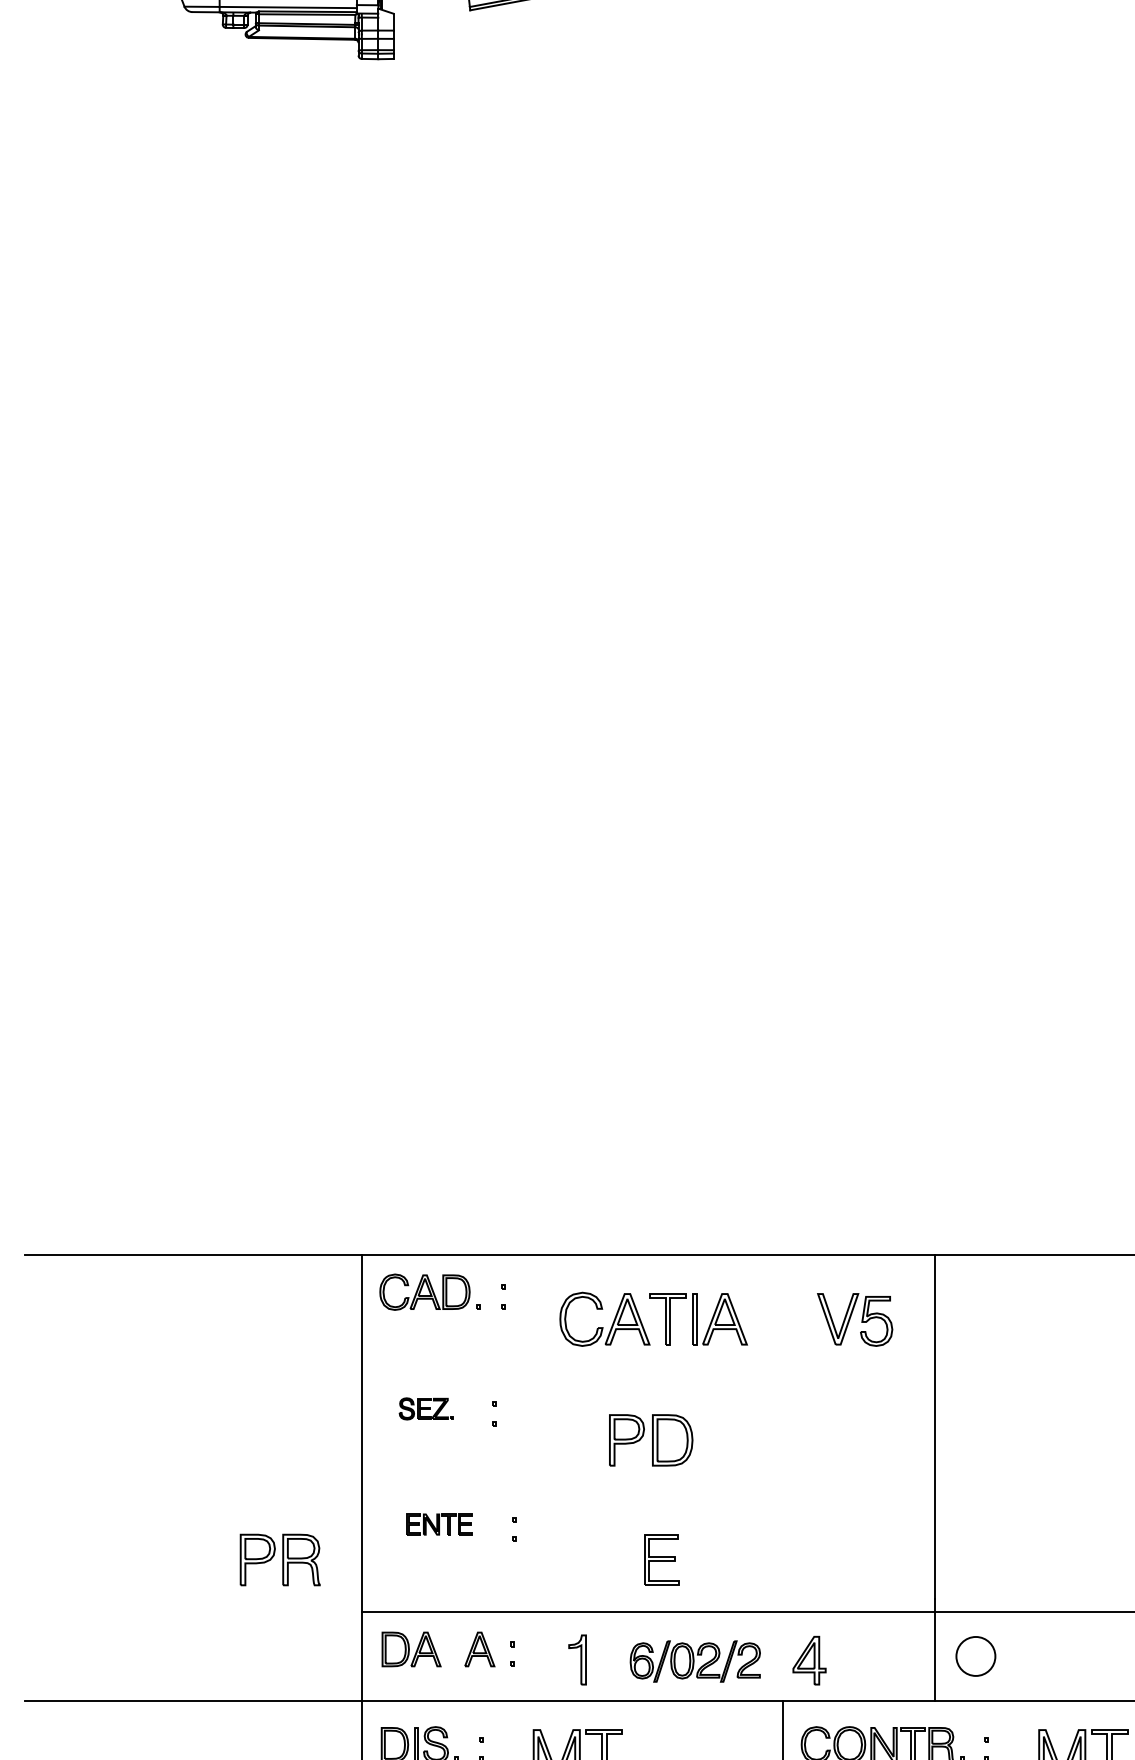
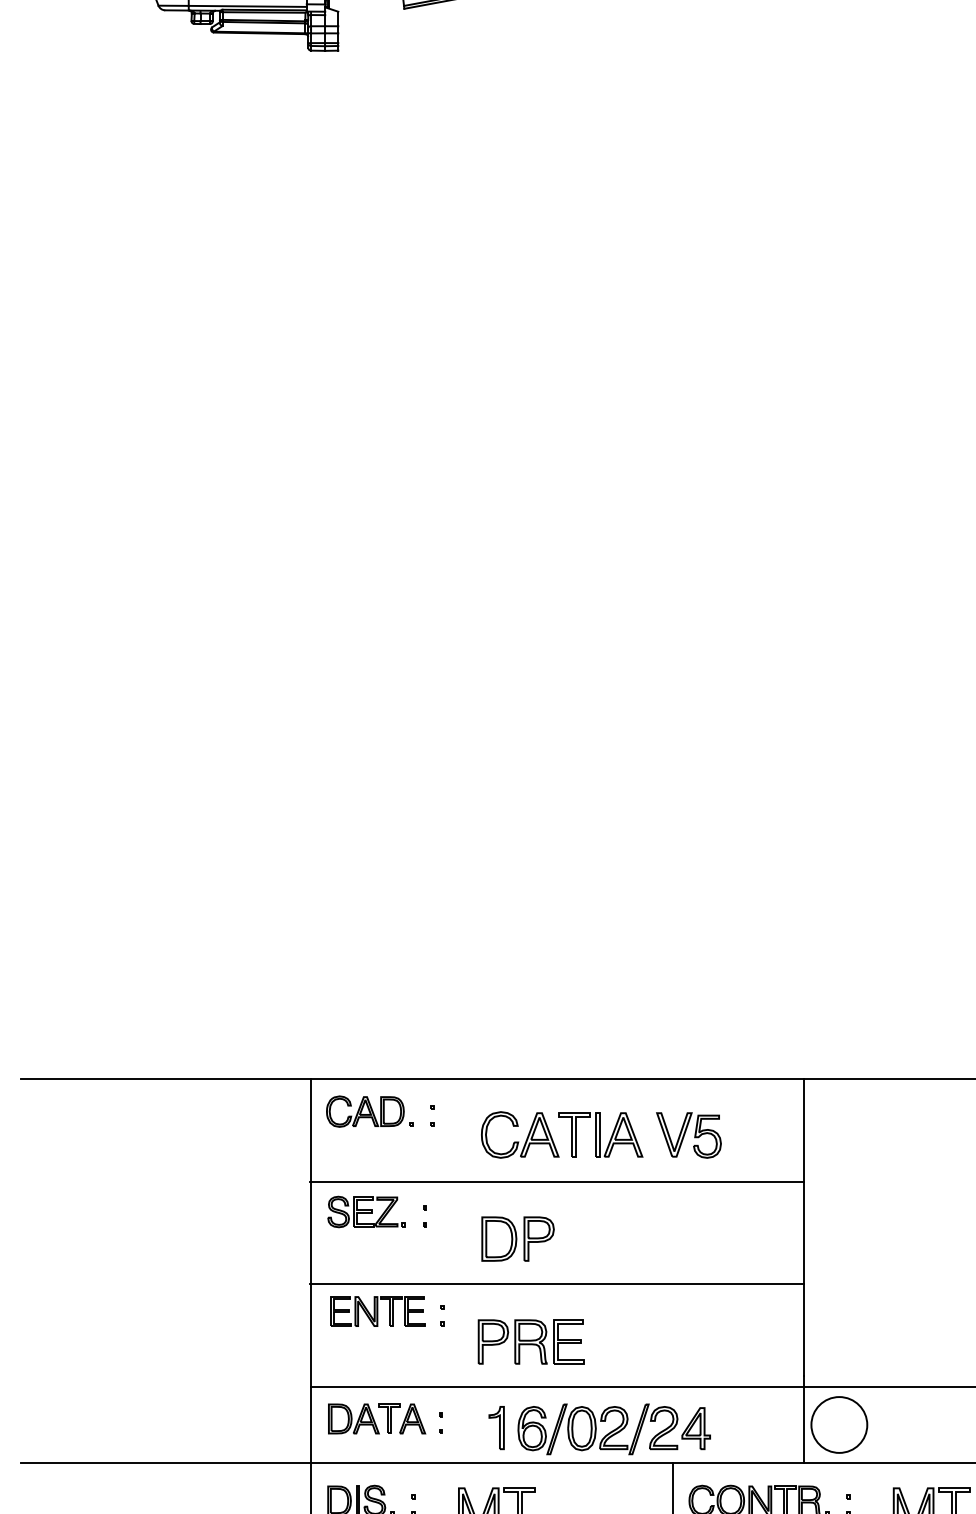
part: (855, 1319) -> (689, 1135), moved
line: (647, 1373) -> (556, 1181), added
part: (426, 1408) -> (366, 1211), size x1.67
part: (672, 1440) -> (499, 1239), moved
line: (647, 1492) -> (556, 1283), added
part: (439, 1524) -> (377, 1311), size x1.67
part: (279, 1559) -> (512, 1341), moved
part: (452, 1649) -> (389, 1419), added
circle: (975, 1655) -> (839, 1424), size x1.67
part: (695, 1661) -> (598, 1429), size x1.43

